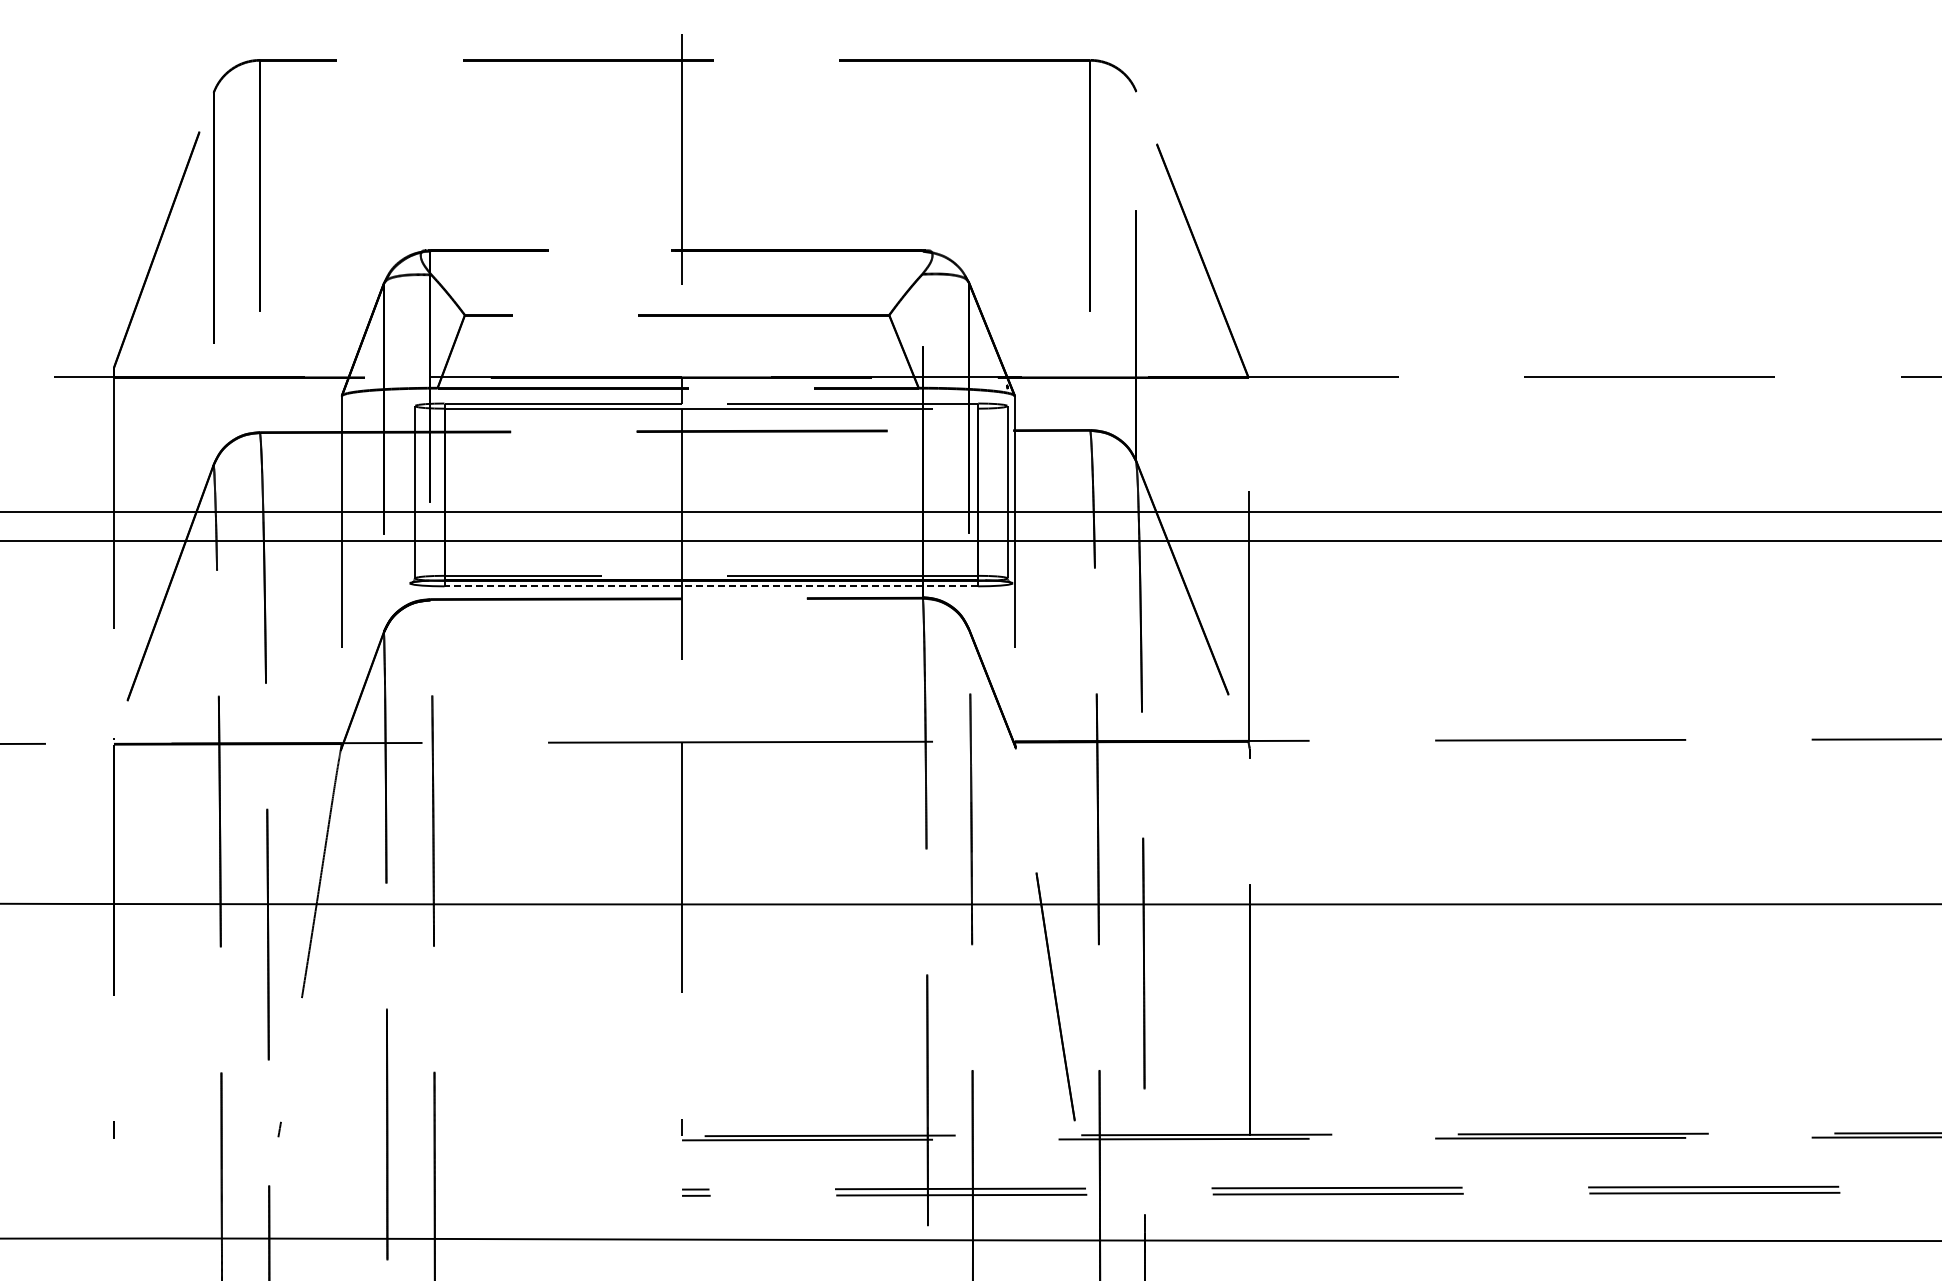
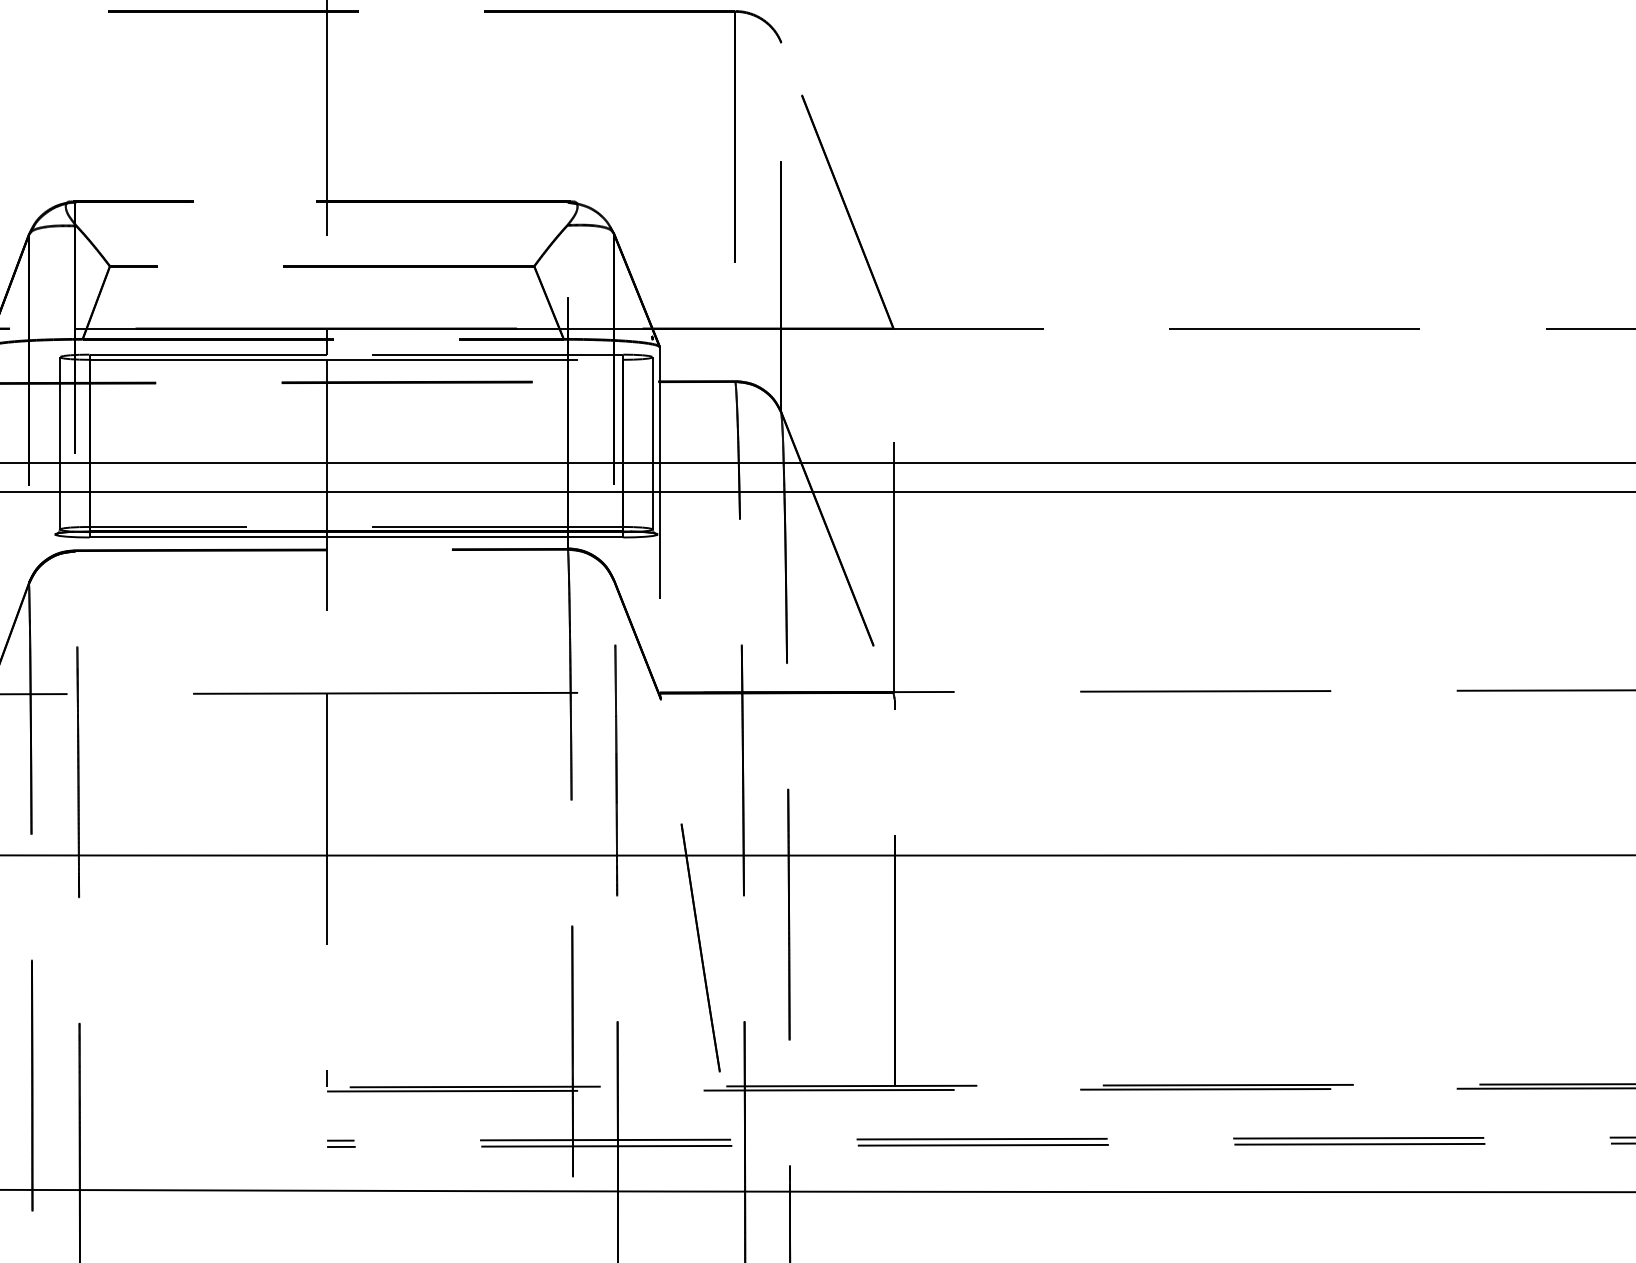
line: (711, 586) -> (356, 537), dashed -> solid

